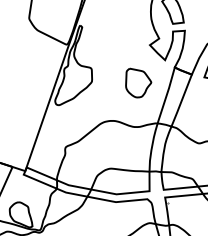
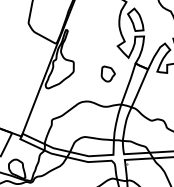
part: (138, 82) -> (108, 73), size x0.7

